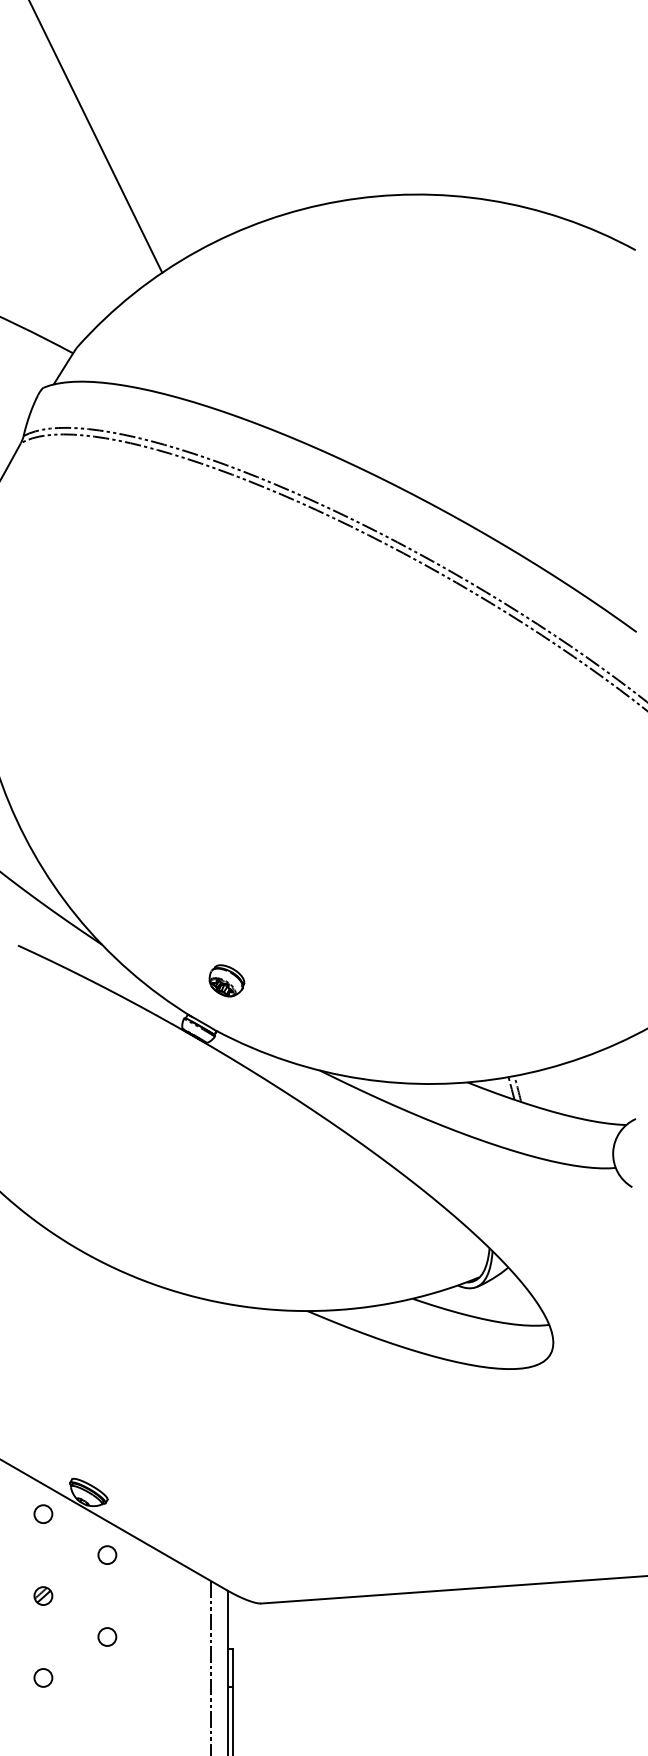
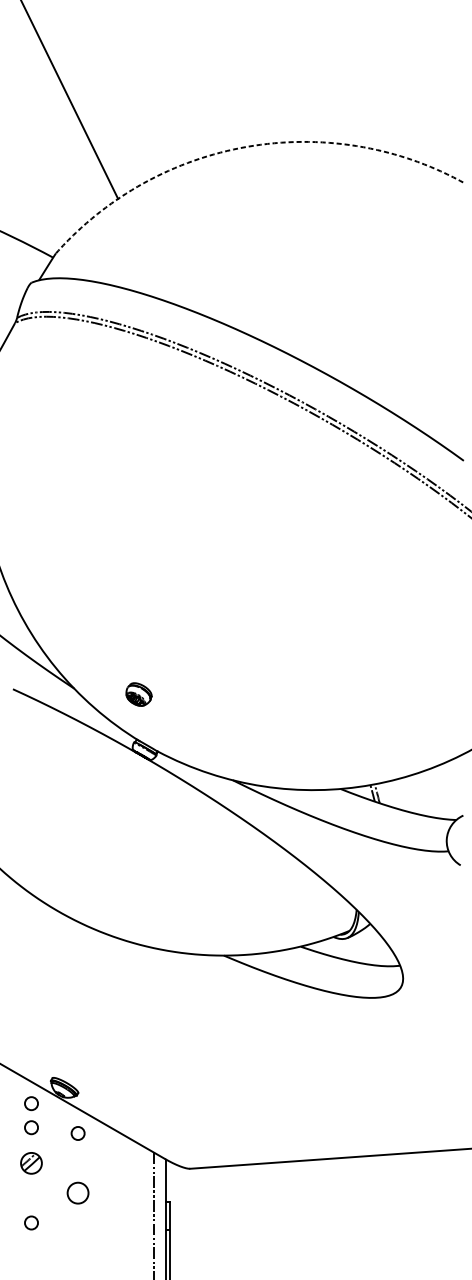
arc: (339, 201) -> (247, 146), solid -> dashed
part: (226, 980) -> (138, 694), moved
circle: (43, 1546) -> (31, 1127), added
part: (43, 1595) -> (31, 1162), size x1.6
circle: (107, 1636) -> (78, 1192), size x1.6

